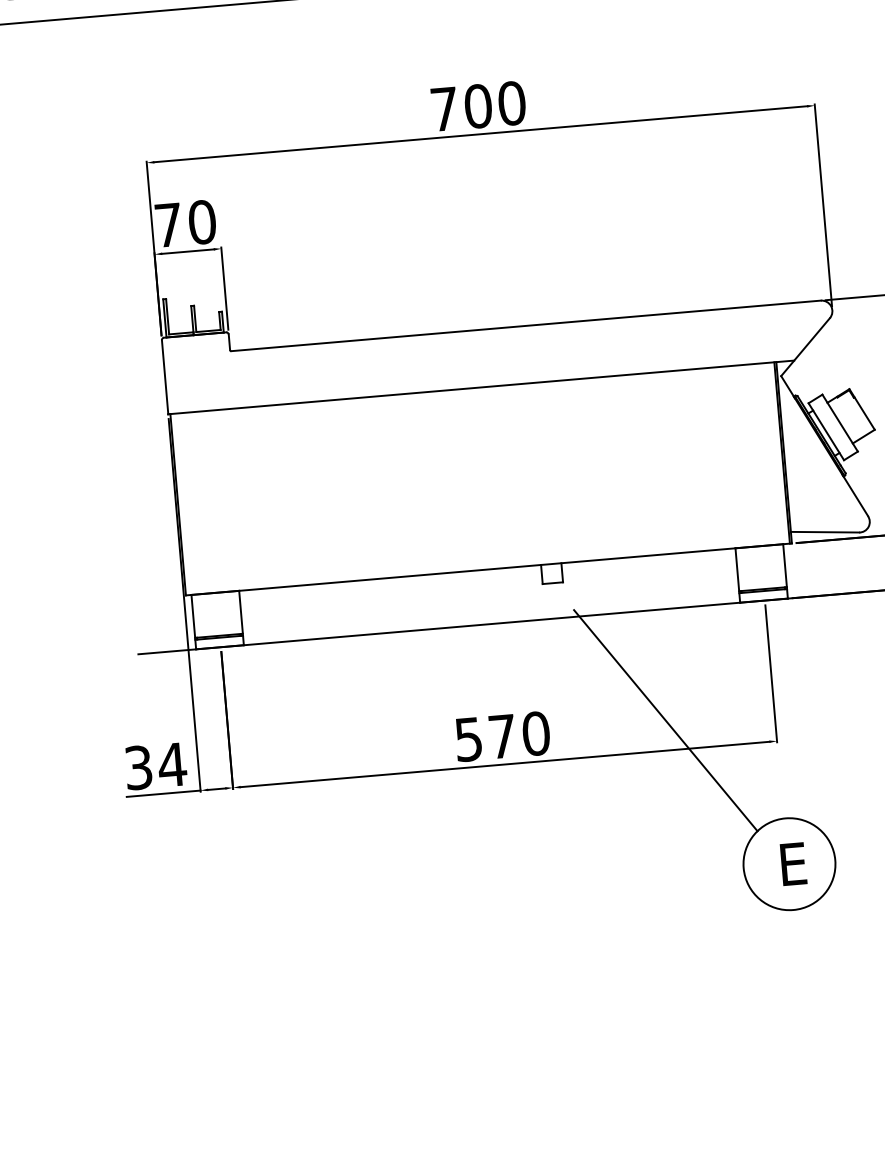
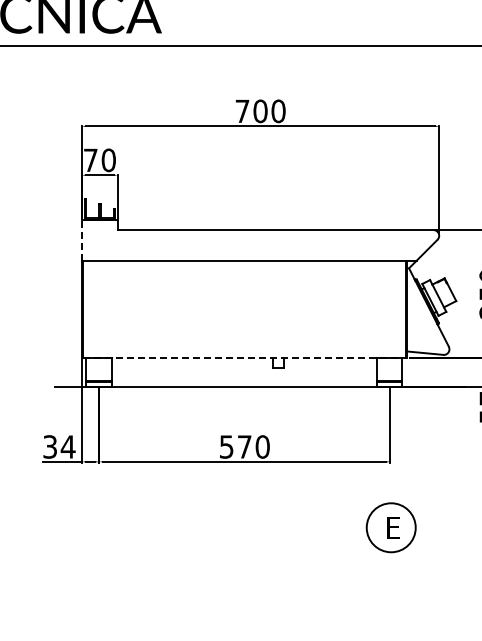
line: (165, 376) -> (82, 240), solid -> dashed
line: (489, 569) -> (245, 357), solid -> dashed
line: (664, 719) -> (331, 445), removed

